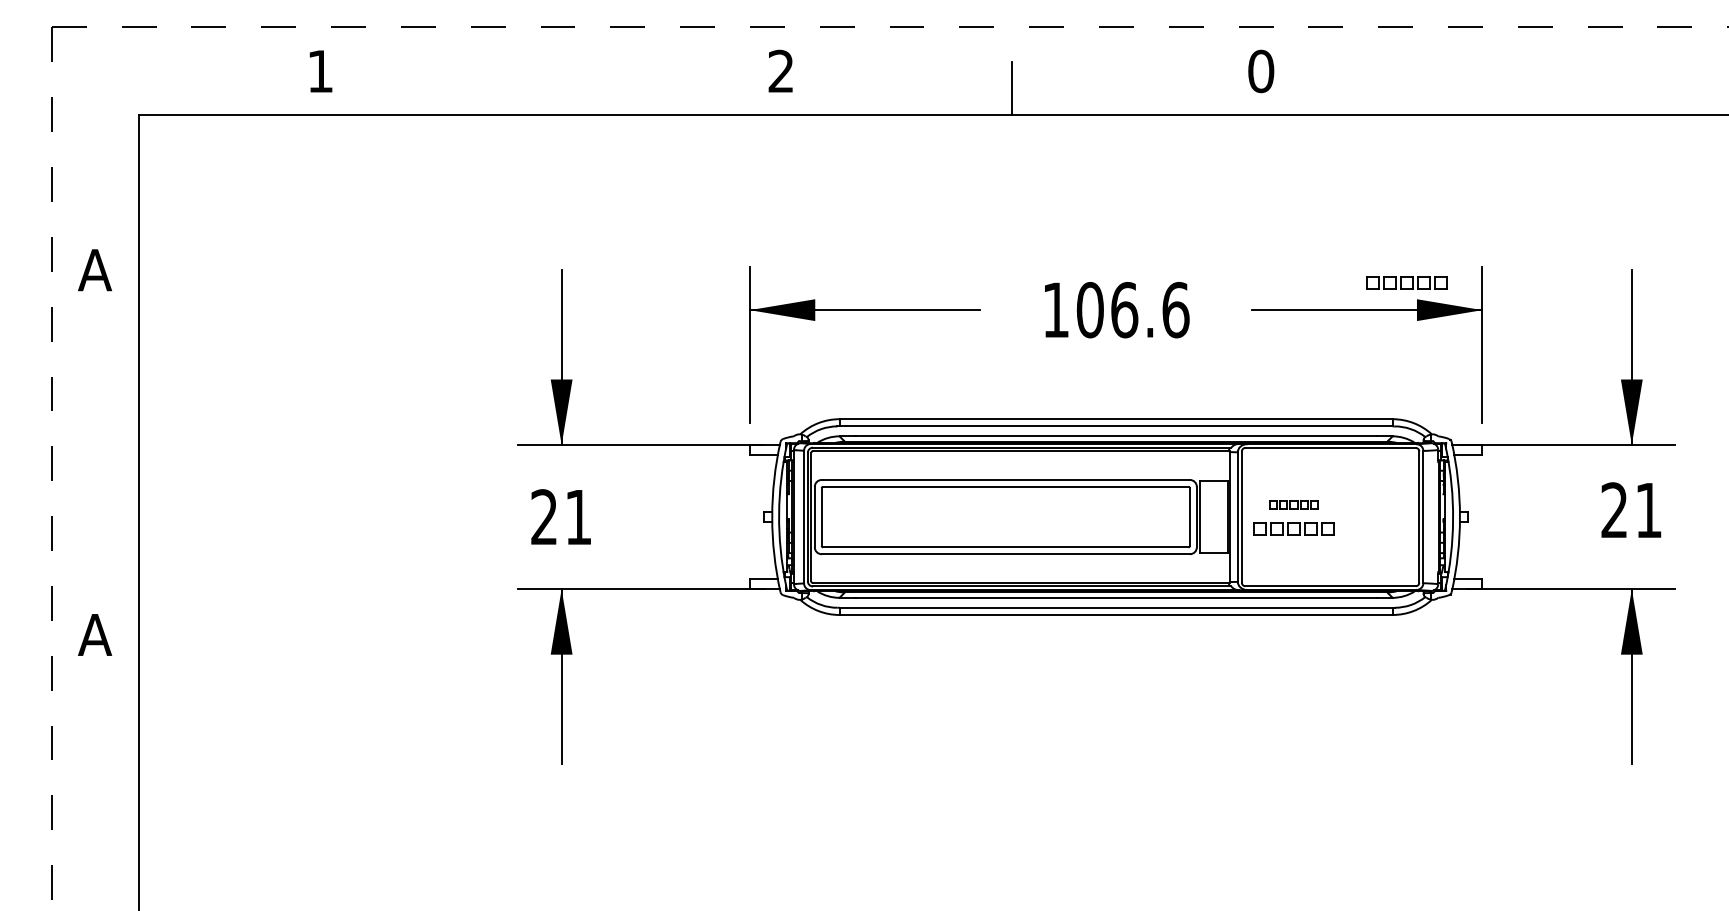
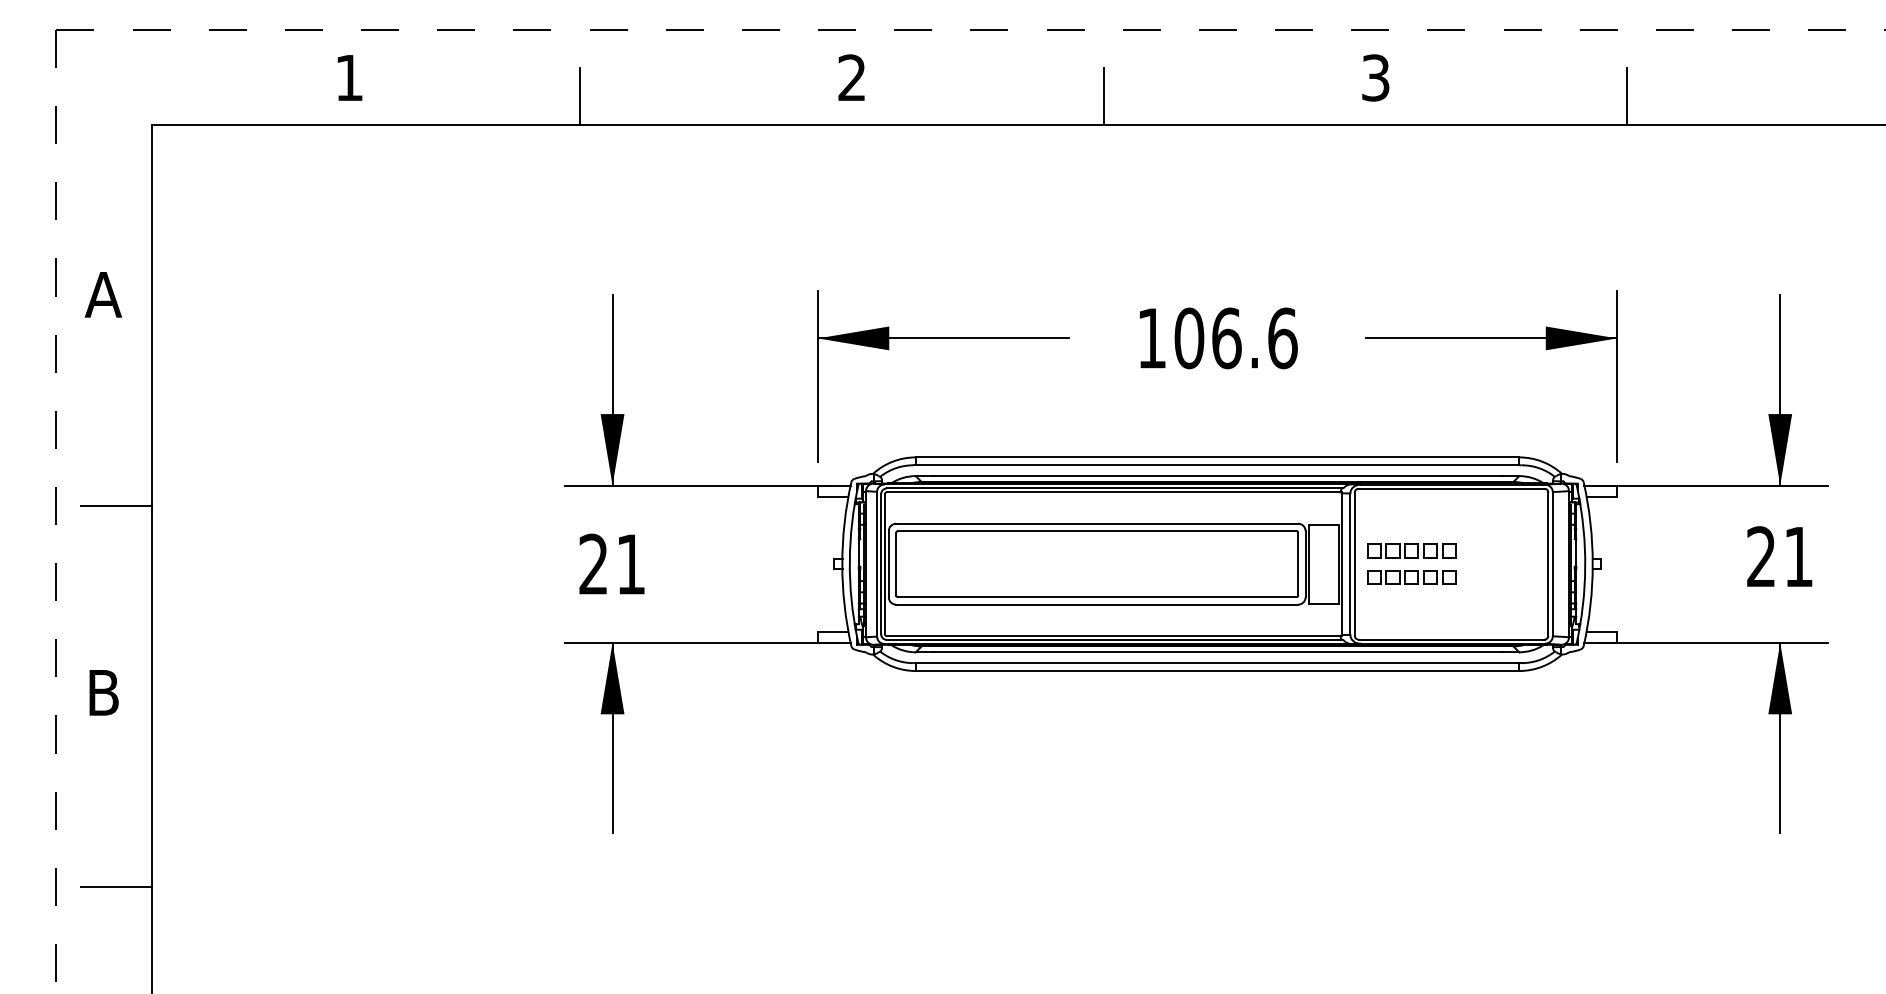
text: (1261, 71) -> (1376, 78), 0 -> 3
line: (531, 88) -> (579, 96), added
line: (1491, 88) -> (1627, 96), added
part: (1406, 282) -> (1534, 308), removed
line: (106, 463) -> (115, 505), added
part: (1293, 504) -> (1411, 550), size x1.67
text: (95, 634) -> (103, 692), A -> B
line: (106, 812) -> (115, 886), added

